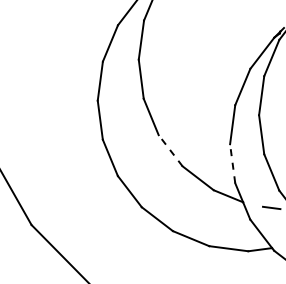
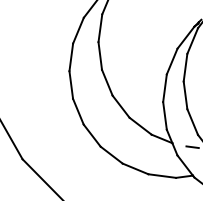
line: (170, 150) -> (120, 106), dashed -> solid
line: (232, 163) -> (164, 115), dashed -> solid

